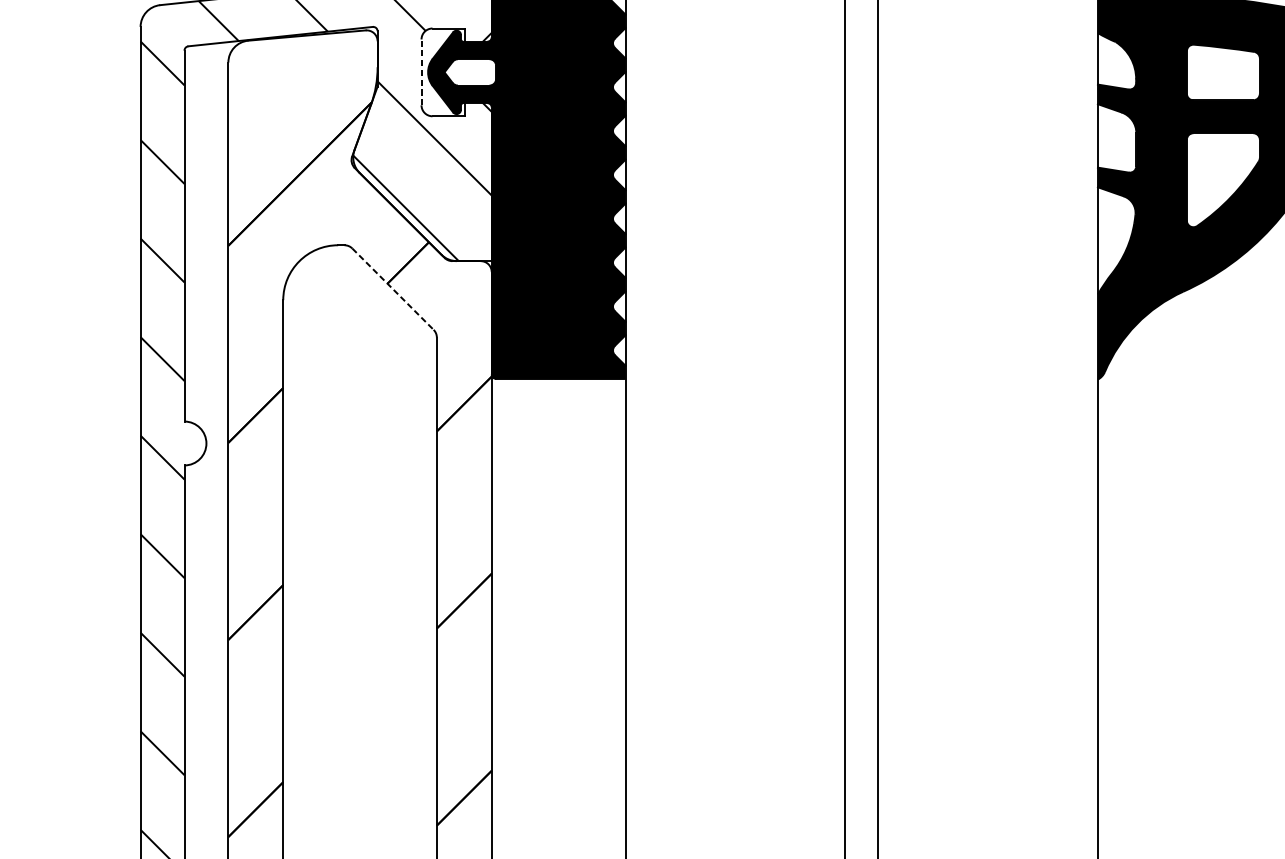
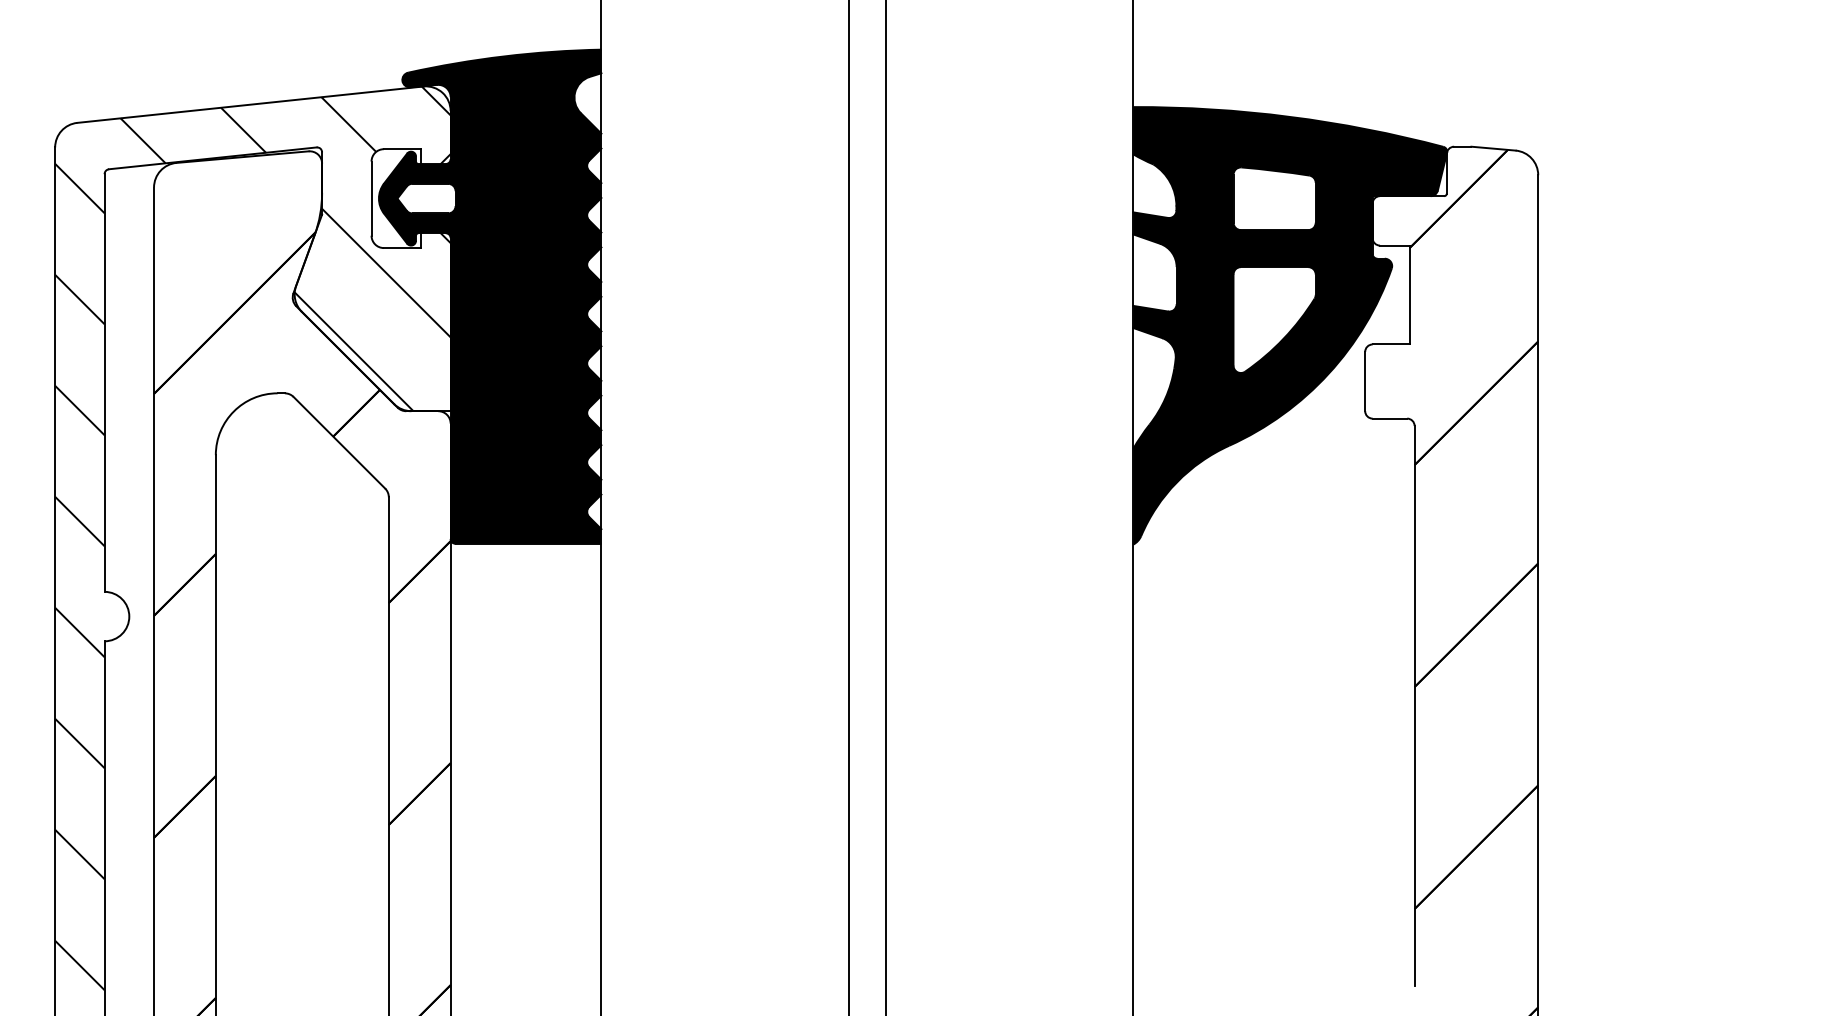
line: (421, 72) -> (371, 198), dashed -> solid
line: (393, 288) -> (339, 442), dashed -> solid

